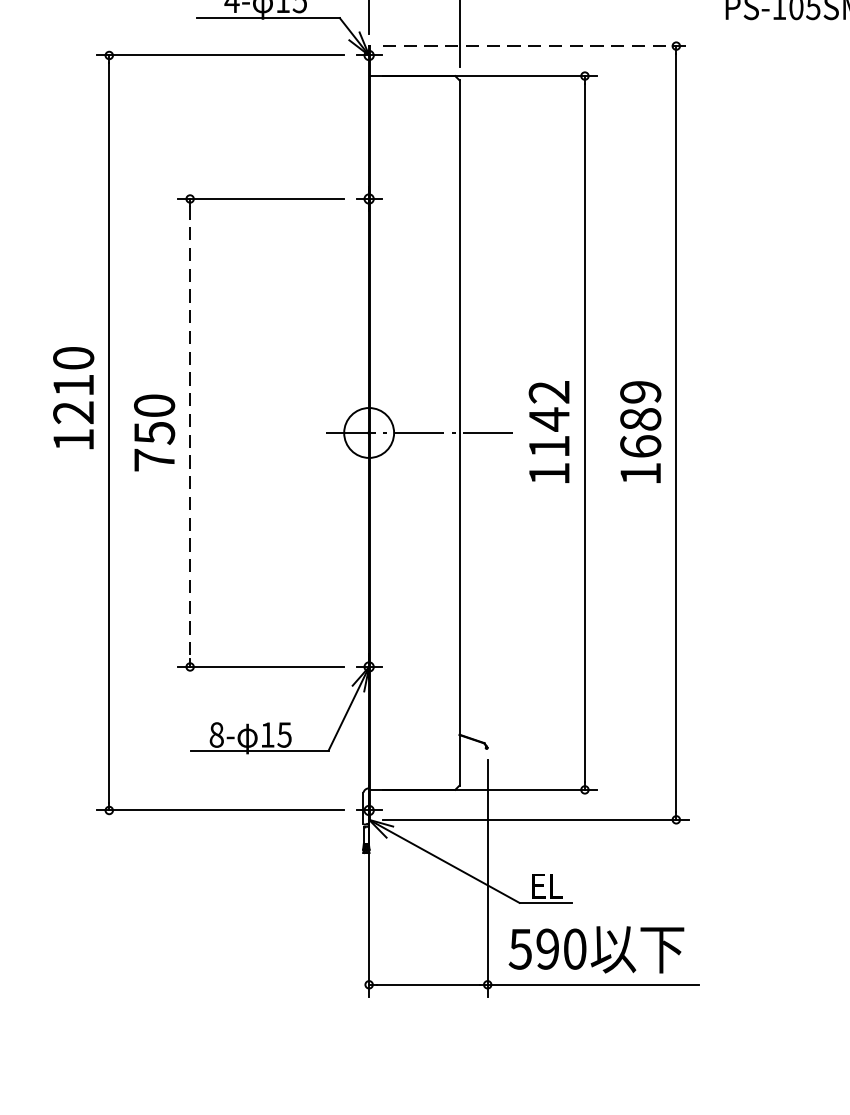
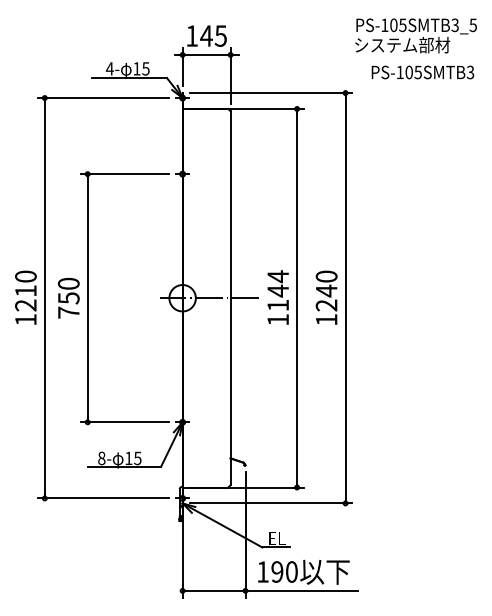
line: (536, 46) -> (271, 93), dashed -> solid
text: (548, 391) -> (277, 276), 1142 -> 1144
text: (72, 397) -> (25, 297), moved
text: (640, 418) -> (326, 290), 1689 -> 1240
line: (189, 433) -> (87, 298), dashed -> solid
text: (519, 948) -> (262, 571), 590 -> 190

